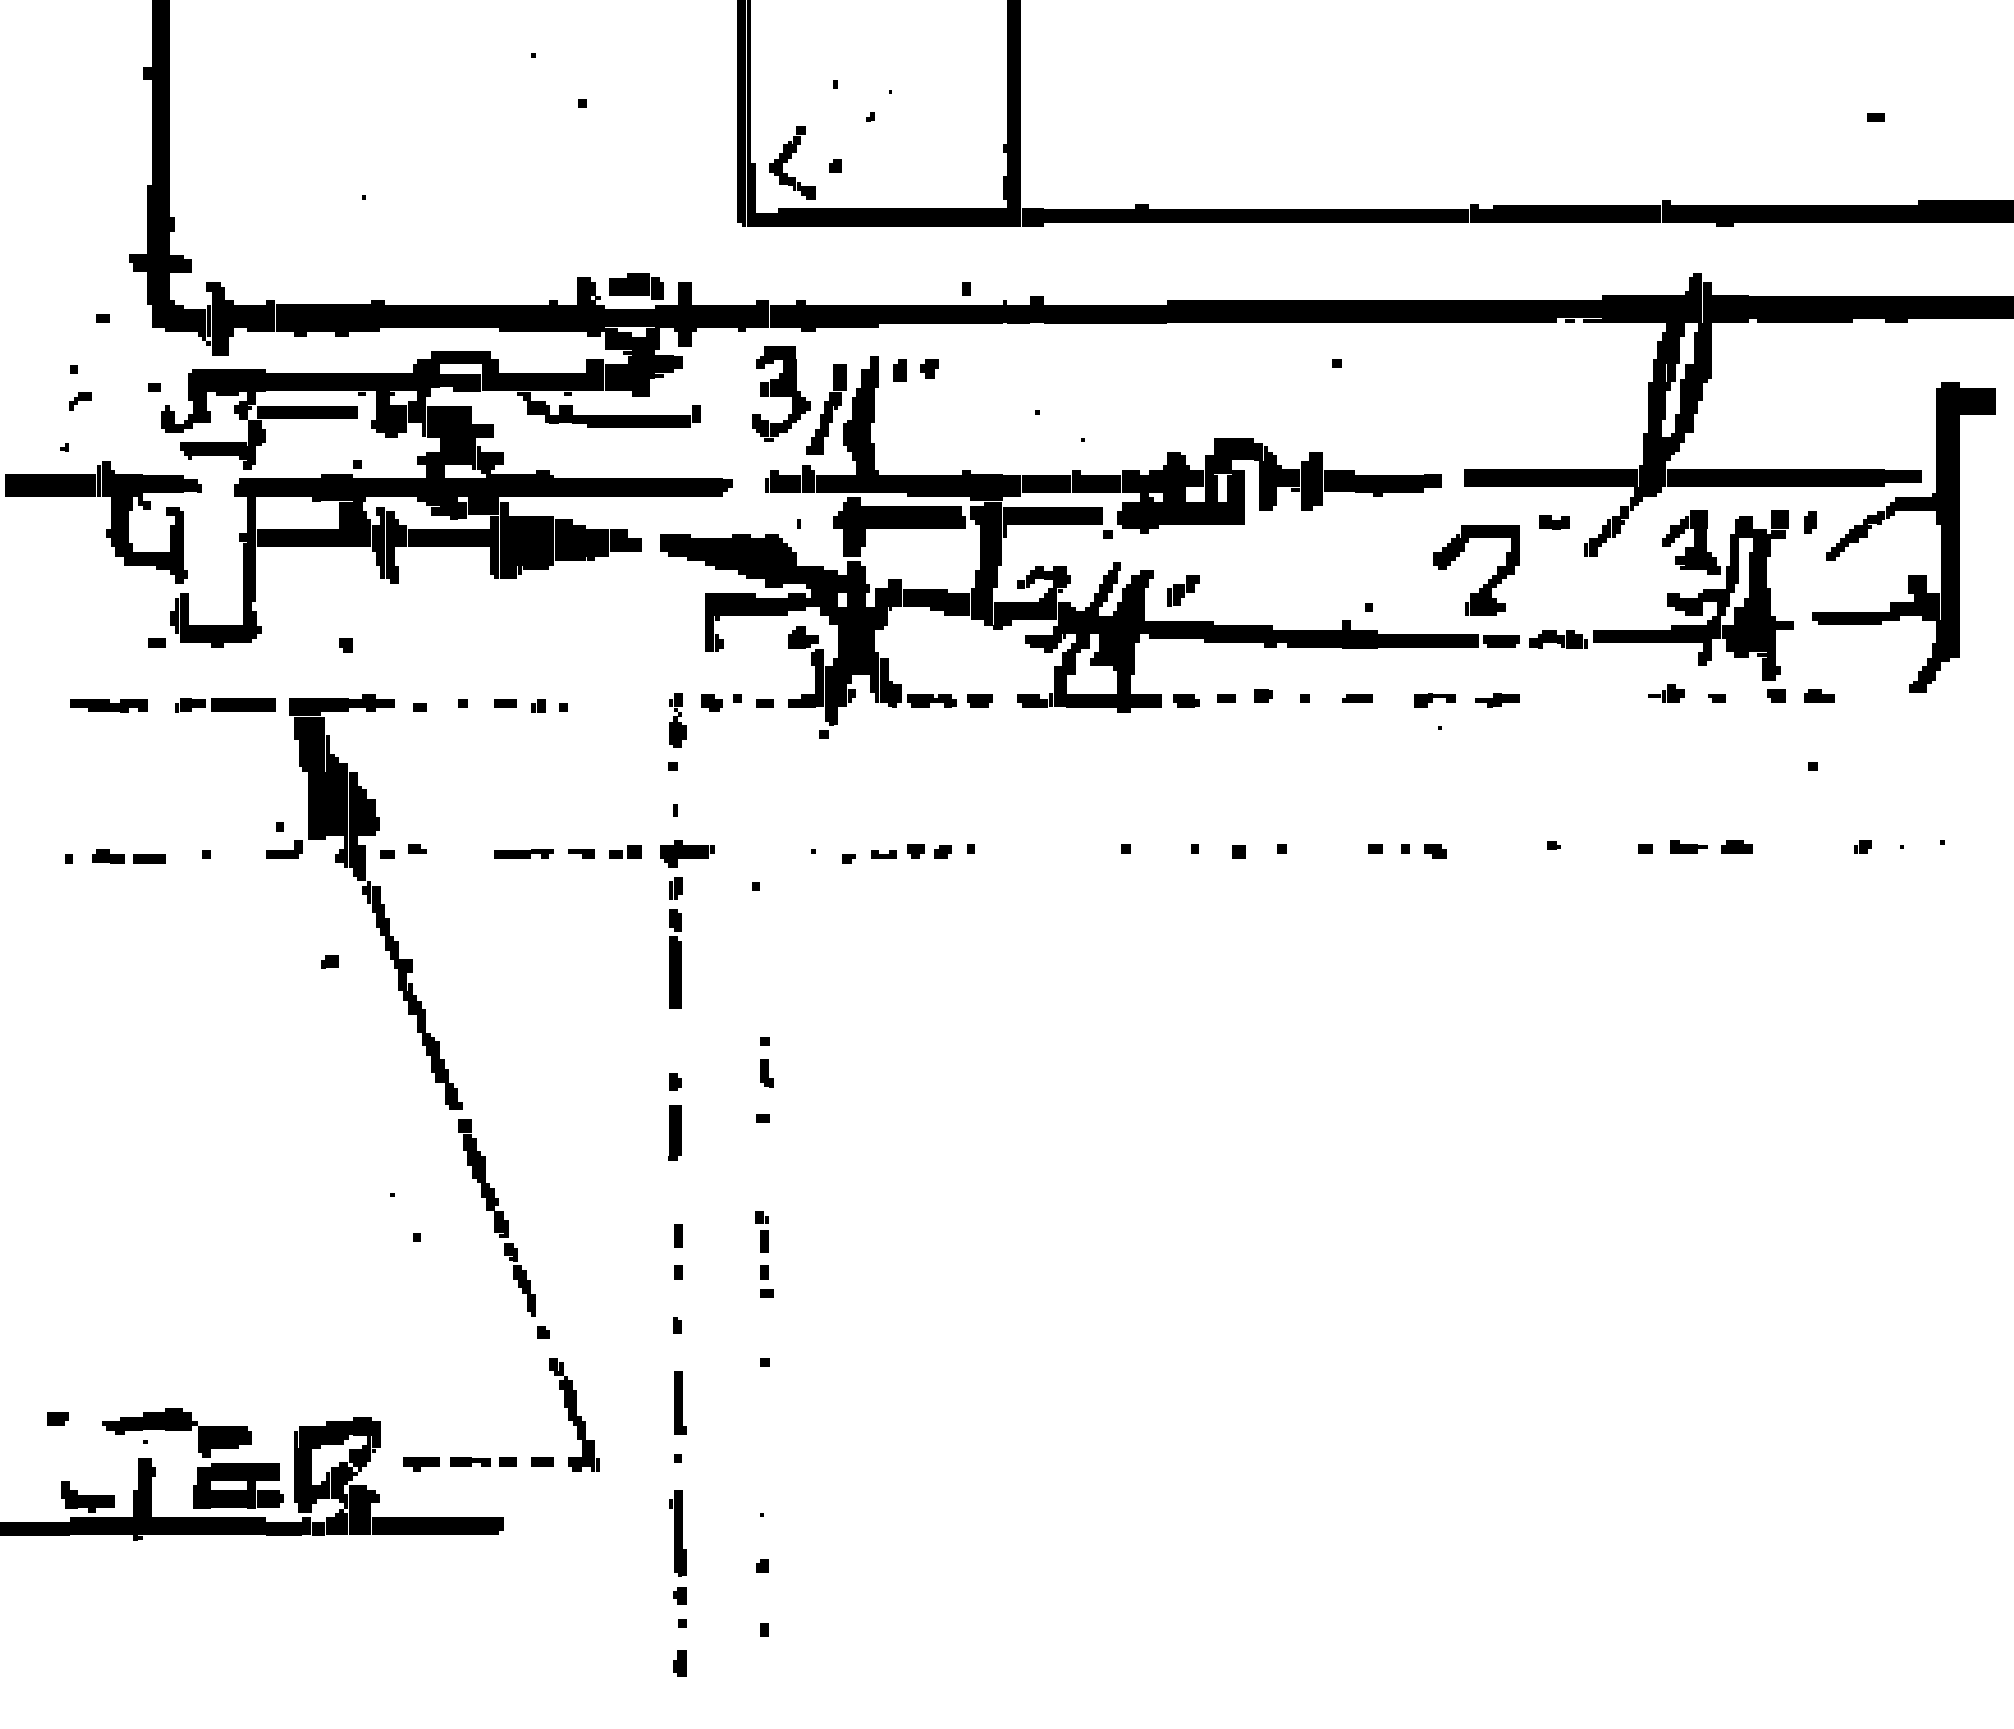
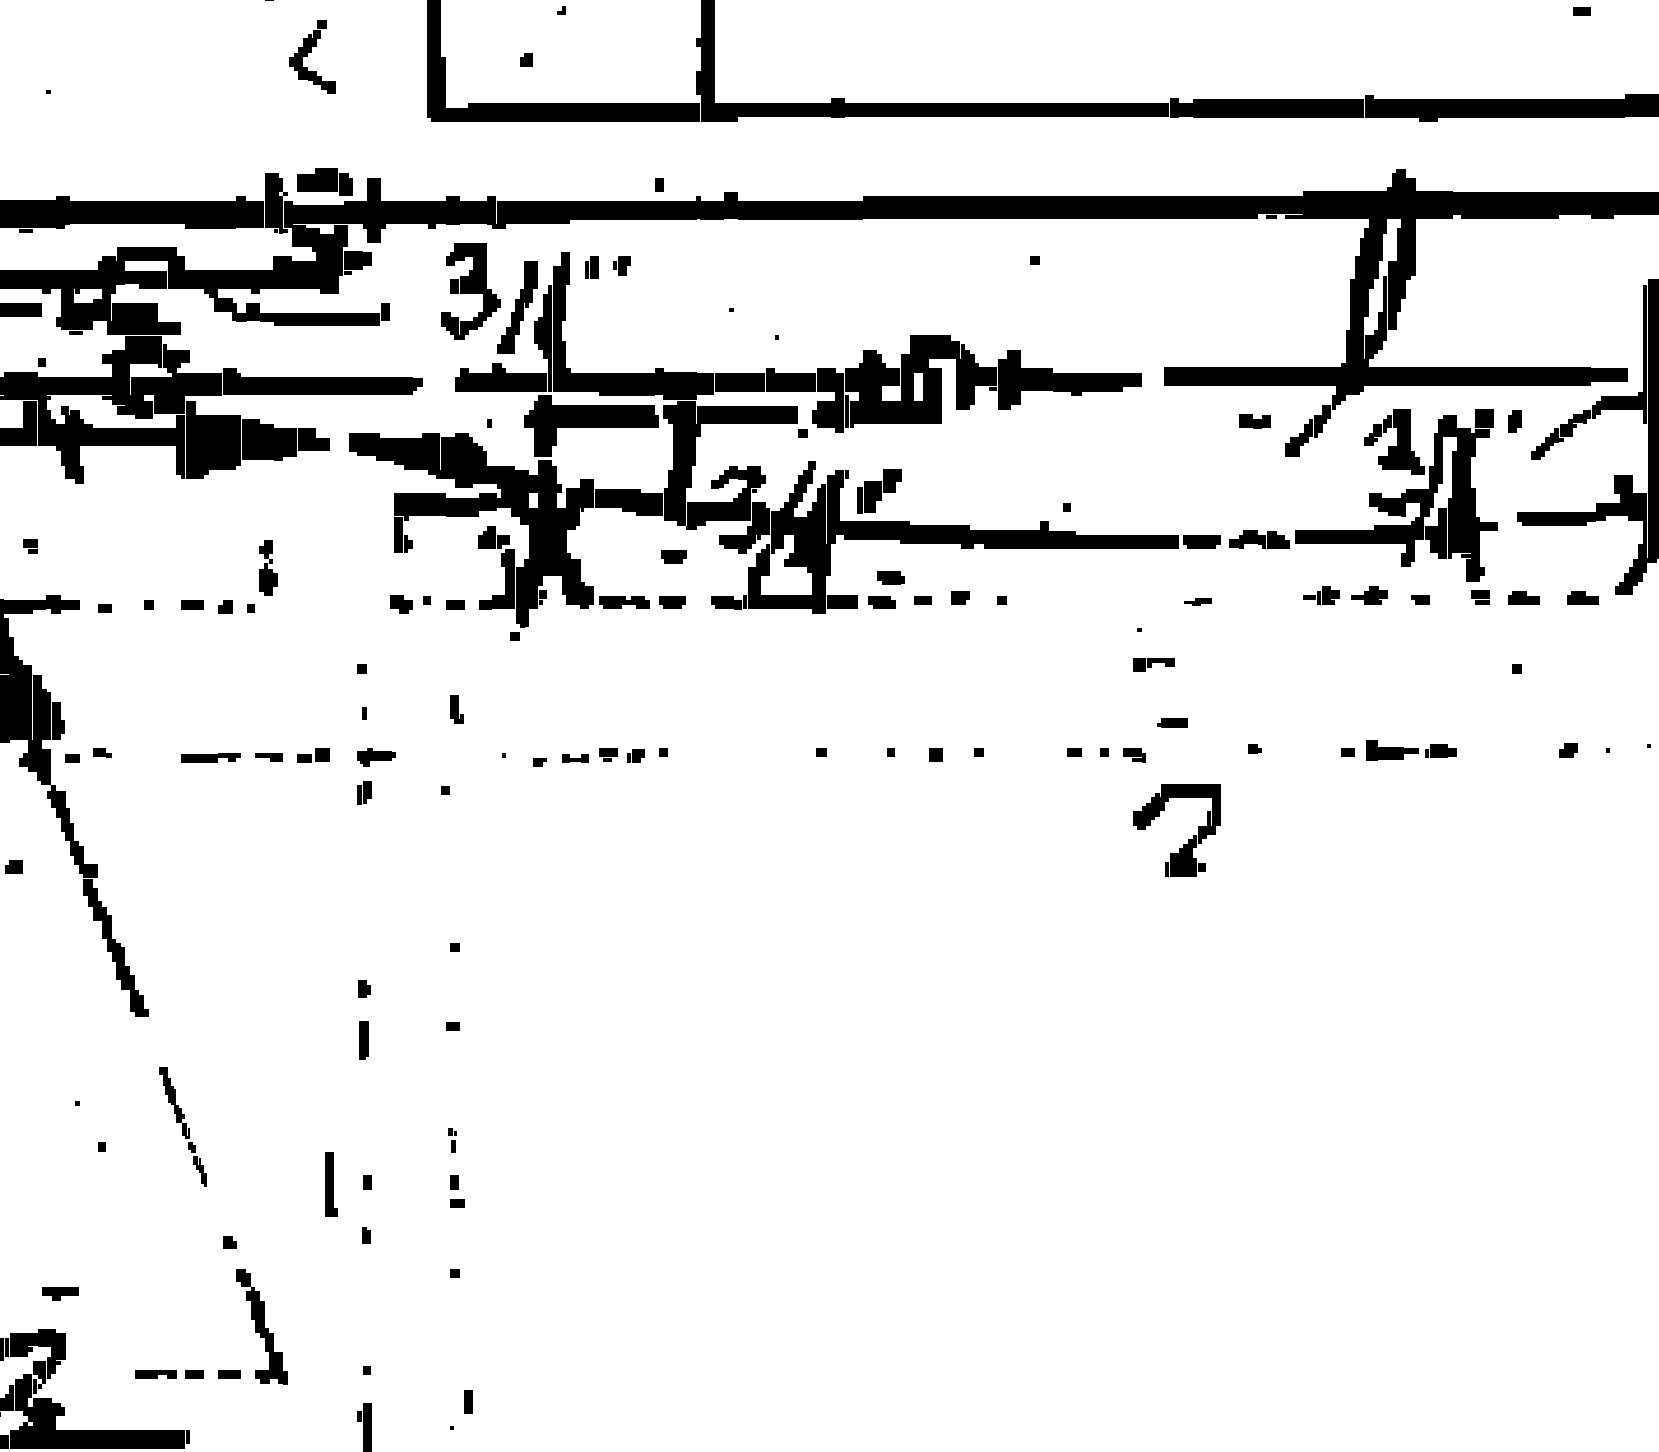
part: (792, 162) -> (312, 56), moved
part: (1488, 579) -> (1188, 839), moved
part: (1183, 590) -> (879, 490), size x1.4
part: (980, 655) -> (673, 556), added
part: (1195, 676) -> (891, 577), added
part: (1619, 693) -> (1321, 594), added
part: (1877, 695) -> (1583, 596), added
part: (1357, 698) -> (1172, 722), moved
part: (1434, 700) -> (1153, 664), moved
part: (1497, 700) -> (1197, 602), size x0.6
part: (677, 720) -> (267, 567), moved
part: (1688, 846) -> (1391, 750), size x1.4
part: (687, 853) -> (376, 757), size x0.7
part: (675, 958) -> (364, 863), removed
part: (766, 1073) -> (456, 709), moved
part: (674, 1132) -> (363, 1040), size x0.7
part: (496, 1217) -> (182, 1126), size x0.6
part: (761, 1231) -> (451, 1140), size x0.6
line: (678, 1235) -> (468, 1401), moved
part: (680, 1402) -> (331, 1184), moved
part: (421, 1464) -> (61, 1293), moved

